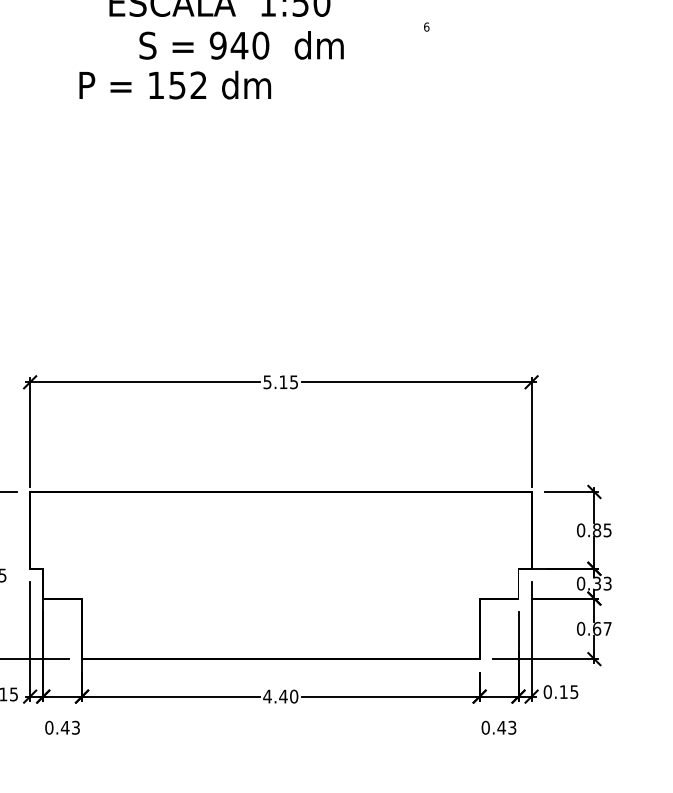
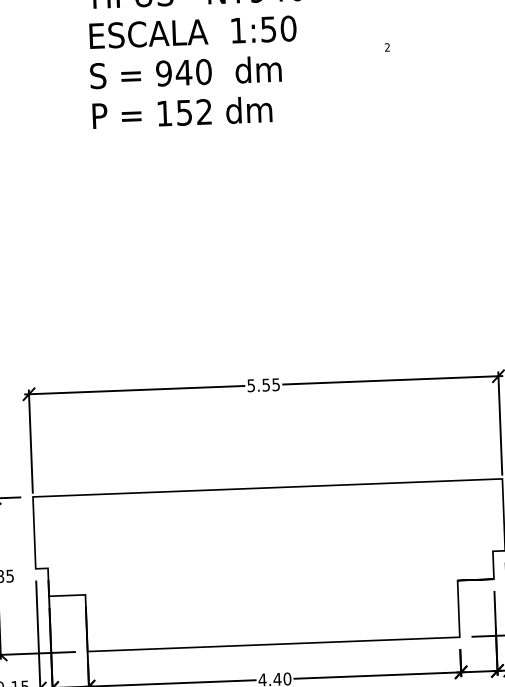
text: (426, 26) -> (387, 46), 6 -> 2
text: (241, 45) -> (185, 72), moved
text: (175, 84) -> (182, 111), moved
text: (283, 382) -> (266, 385), 5.15 -> 5.55

